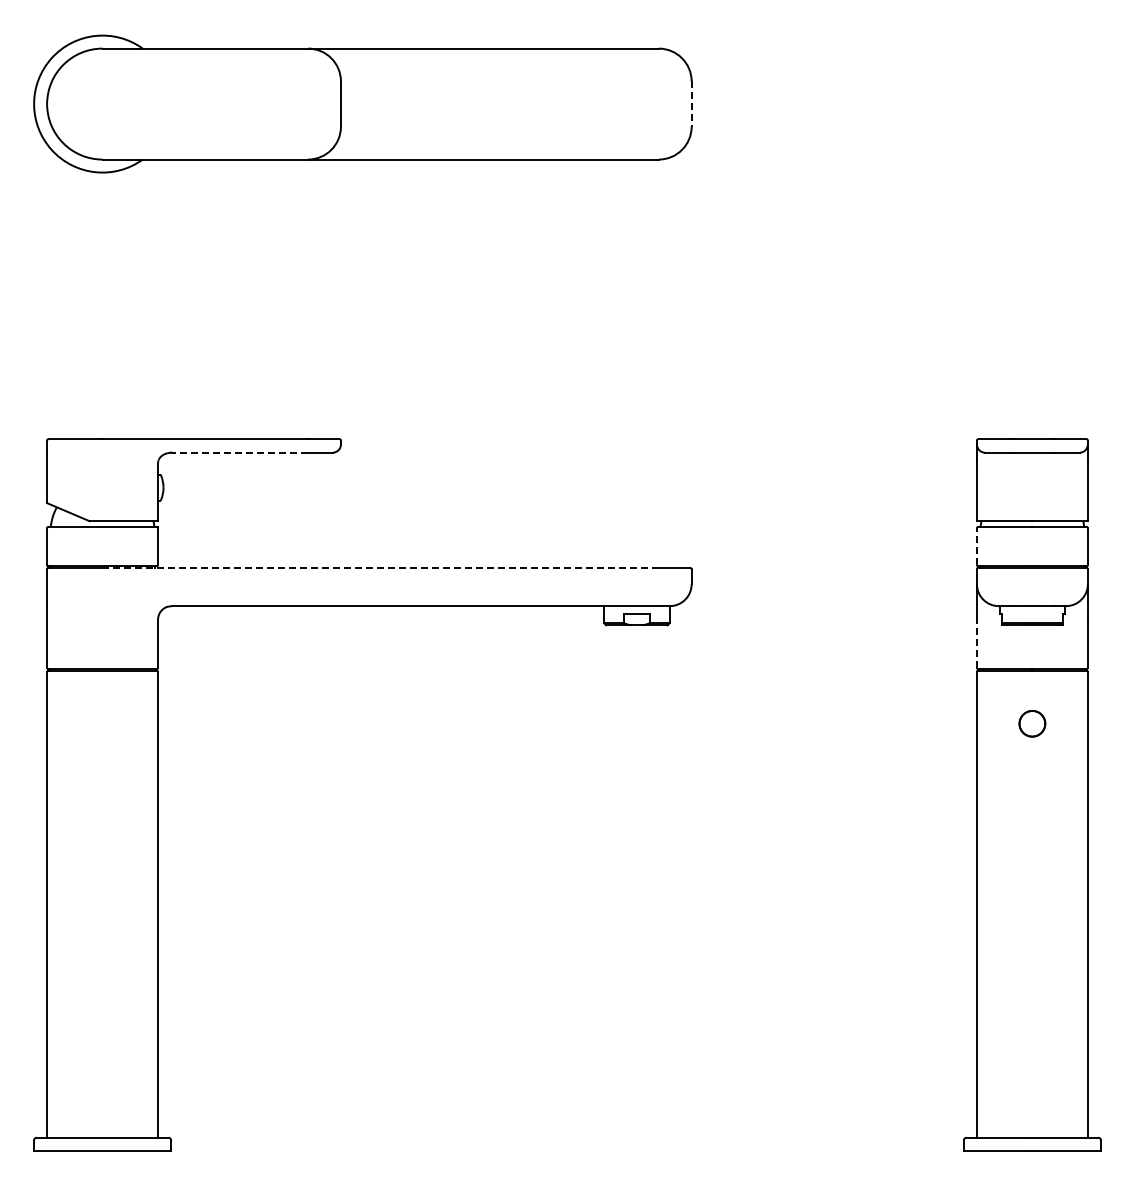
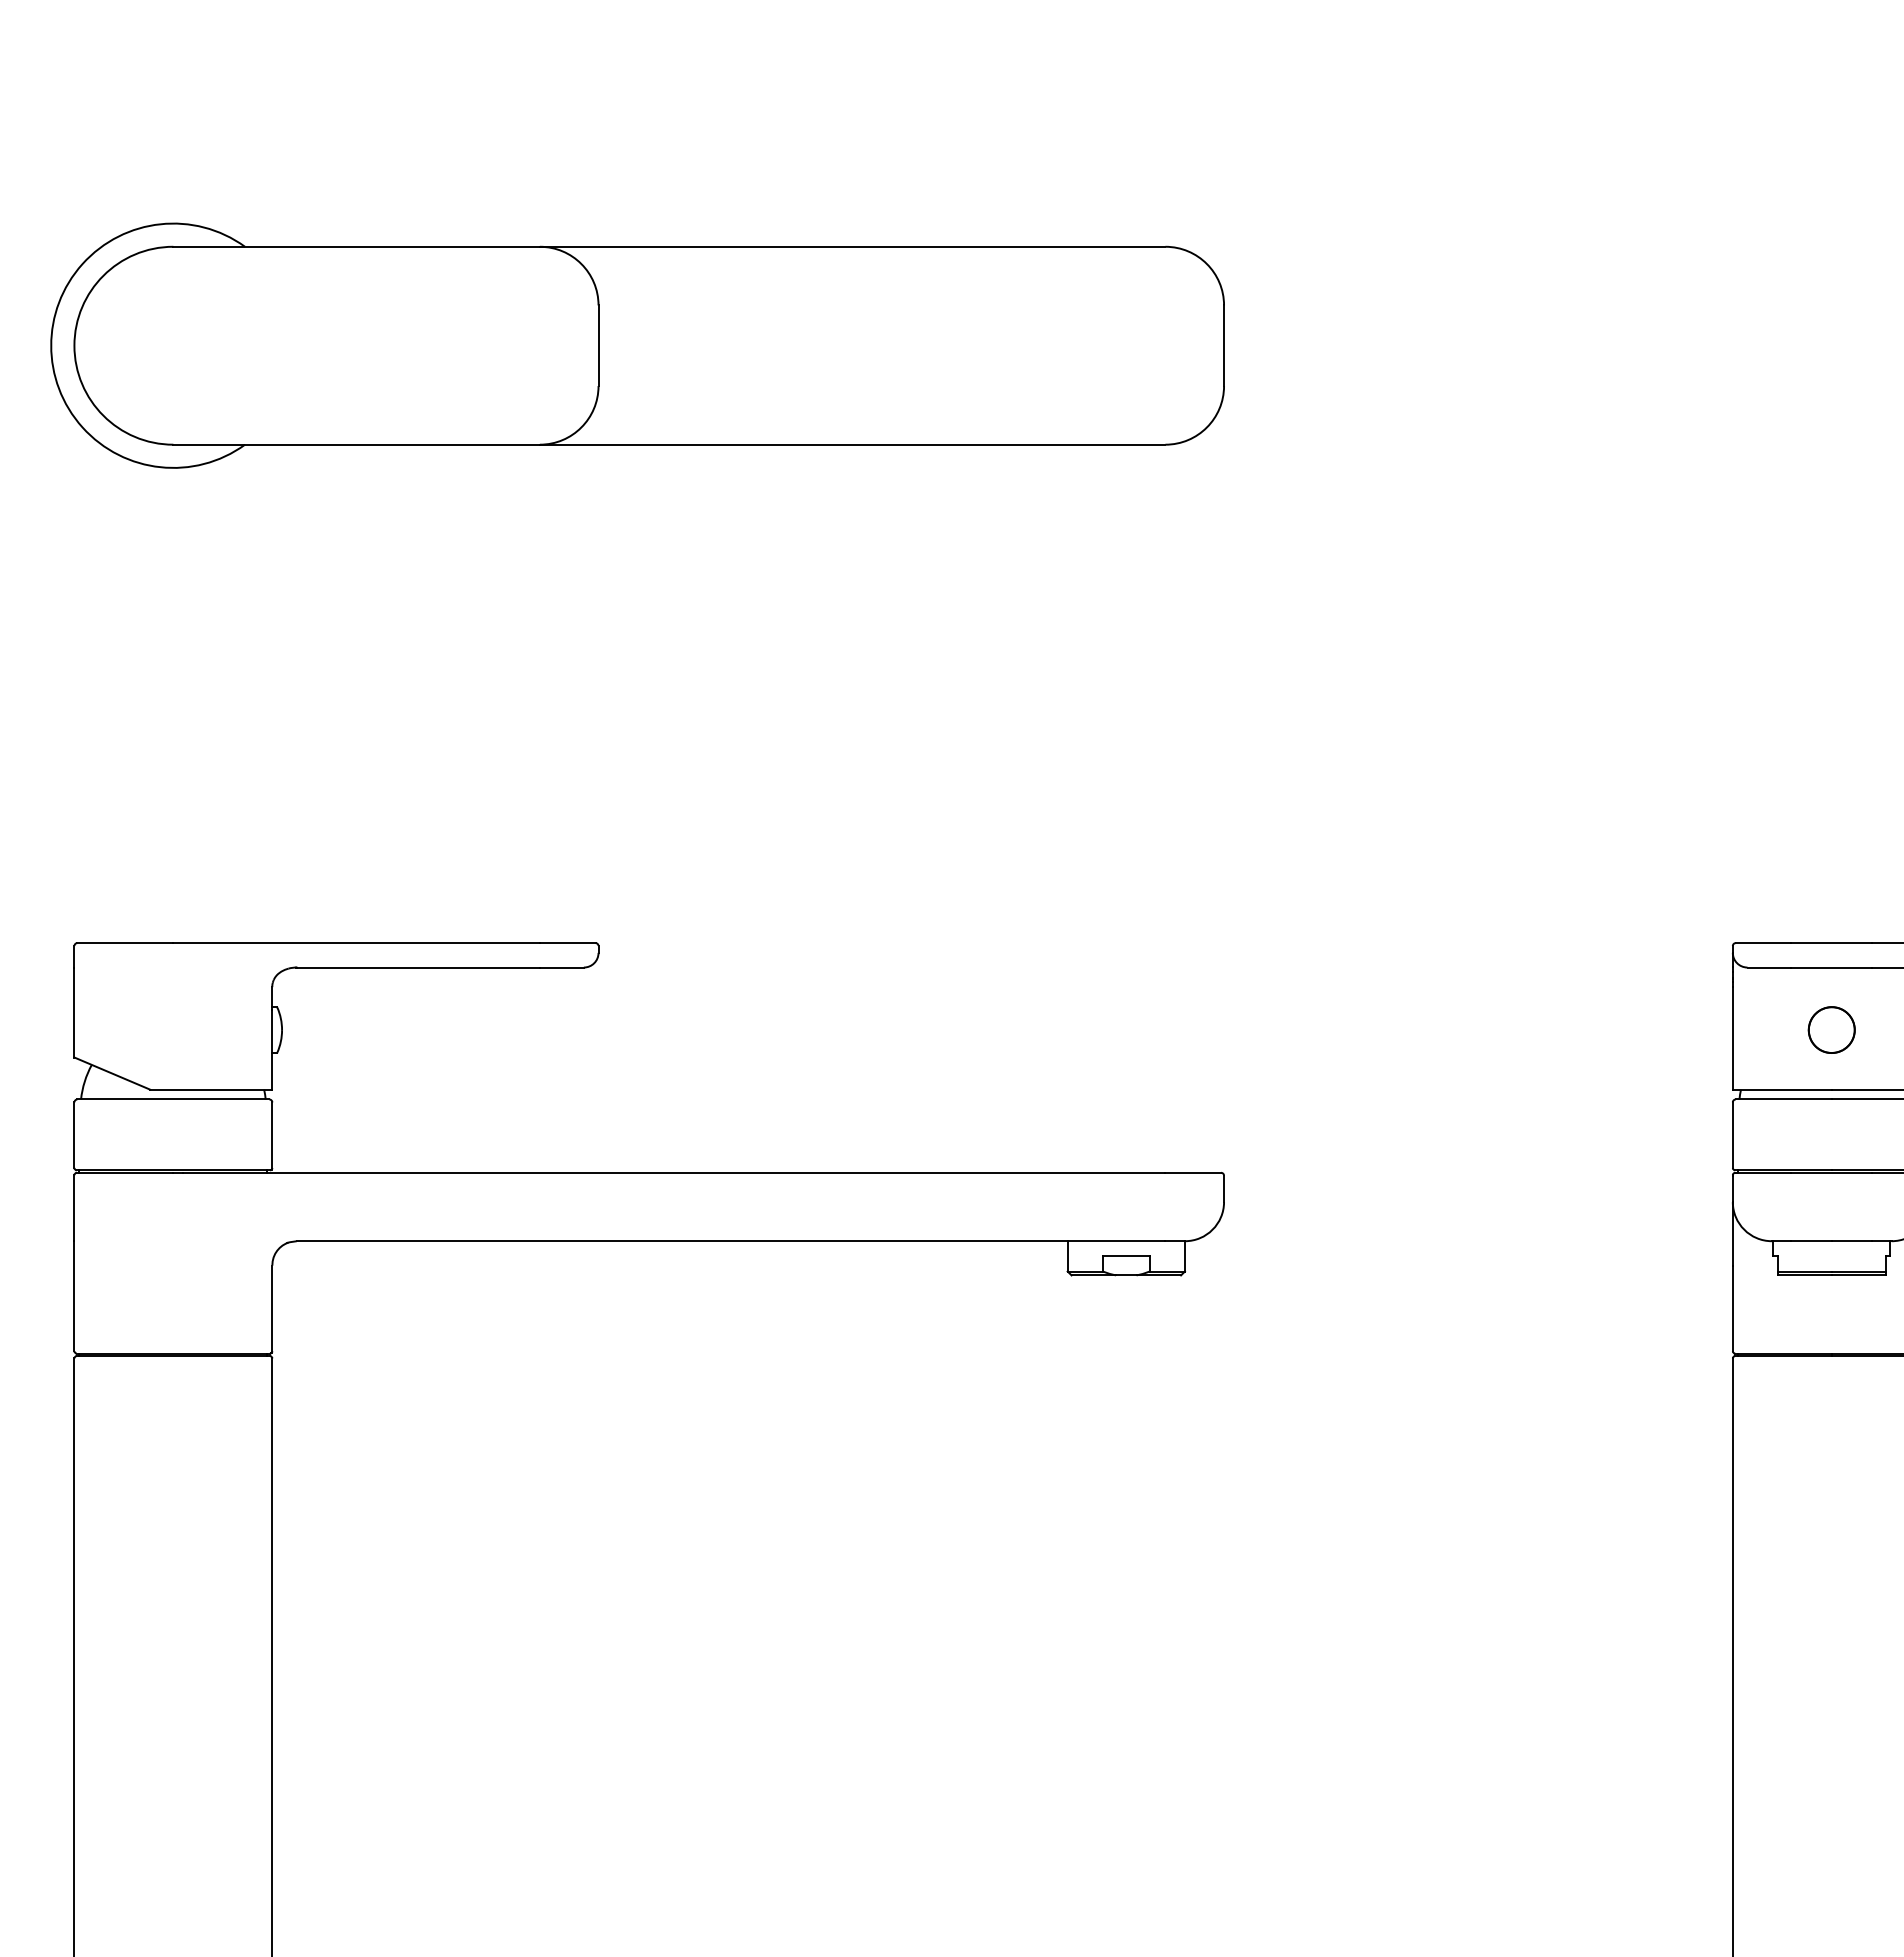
line: (691, 104) -> (1223, 346), dashed -> solid
line: (239, 452) -> (417, 967), dashed -> solid
line: (976, 546) -> (1732, 1134), dashed -> solid
line: (382, 567) -> (672, 1172), dashed -> solid
line: (976, 643) -> (1732, 1307), dashed -> solid
part: (1032, 723) -> (1831, 1029), moved

